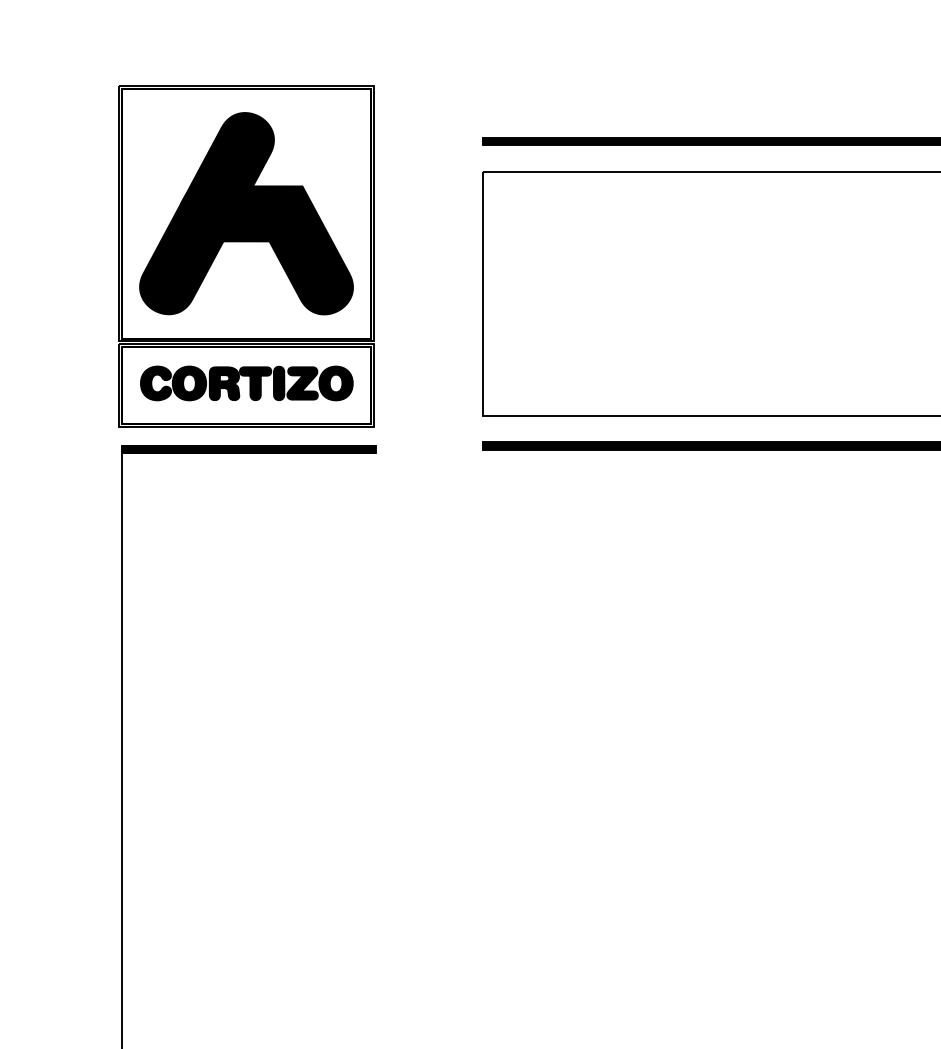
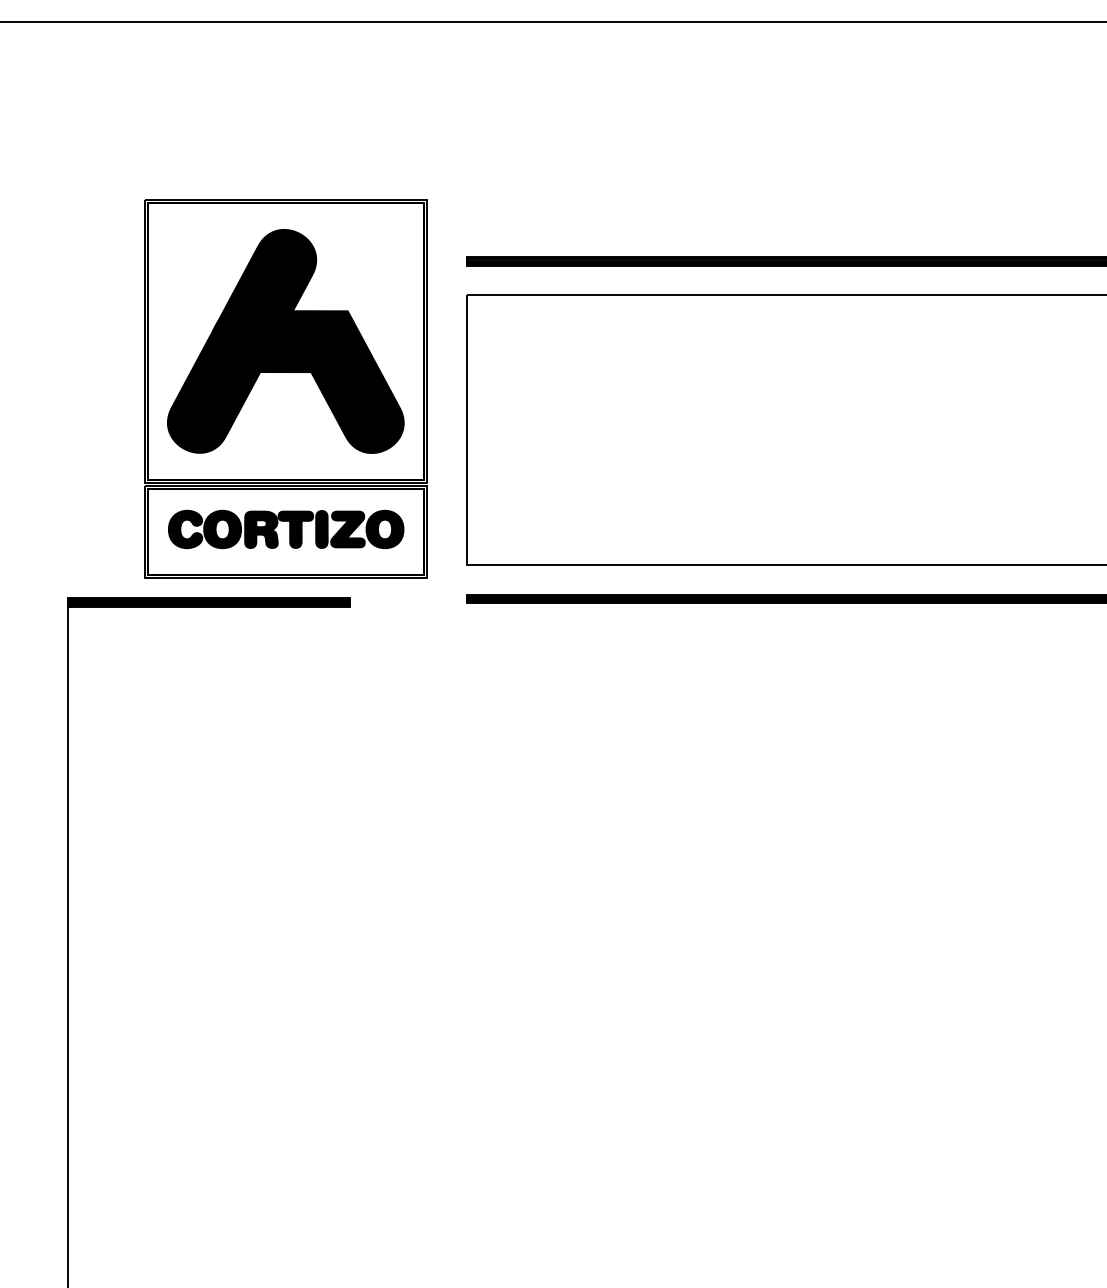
part: (246, 256) -> (285, 388), moved

